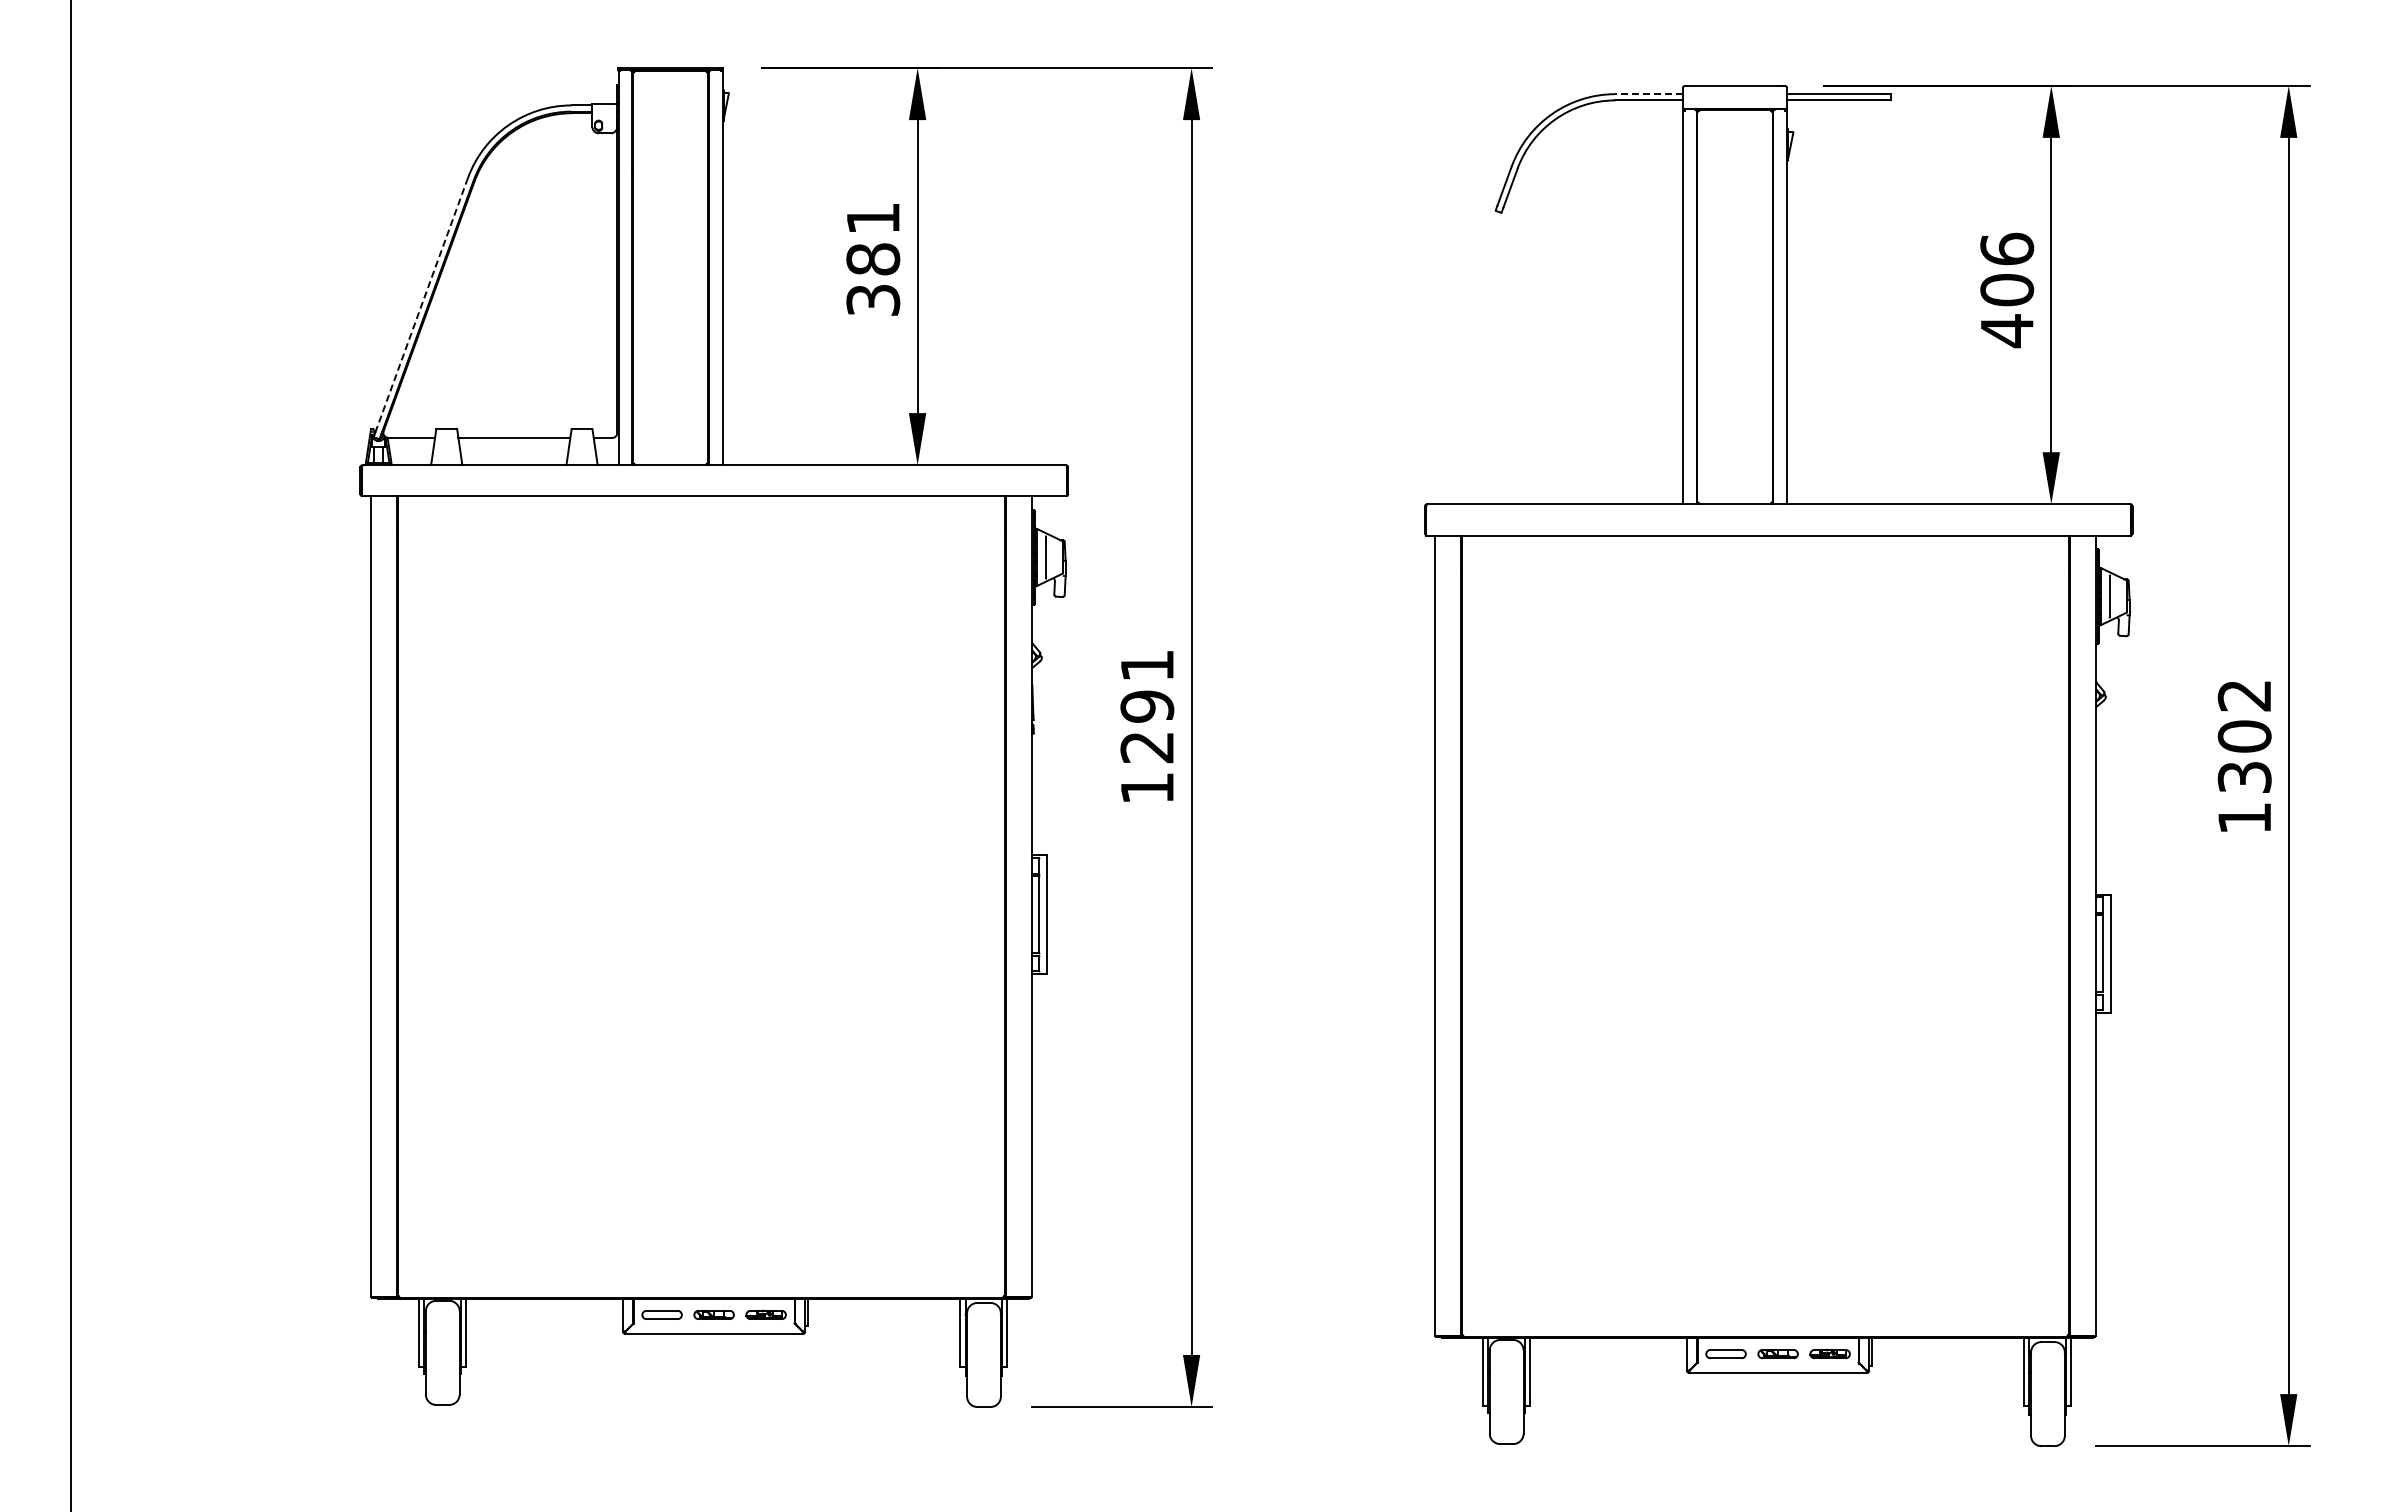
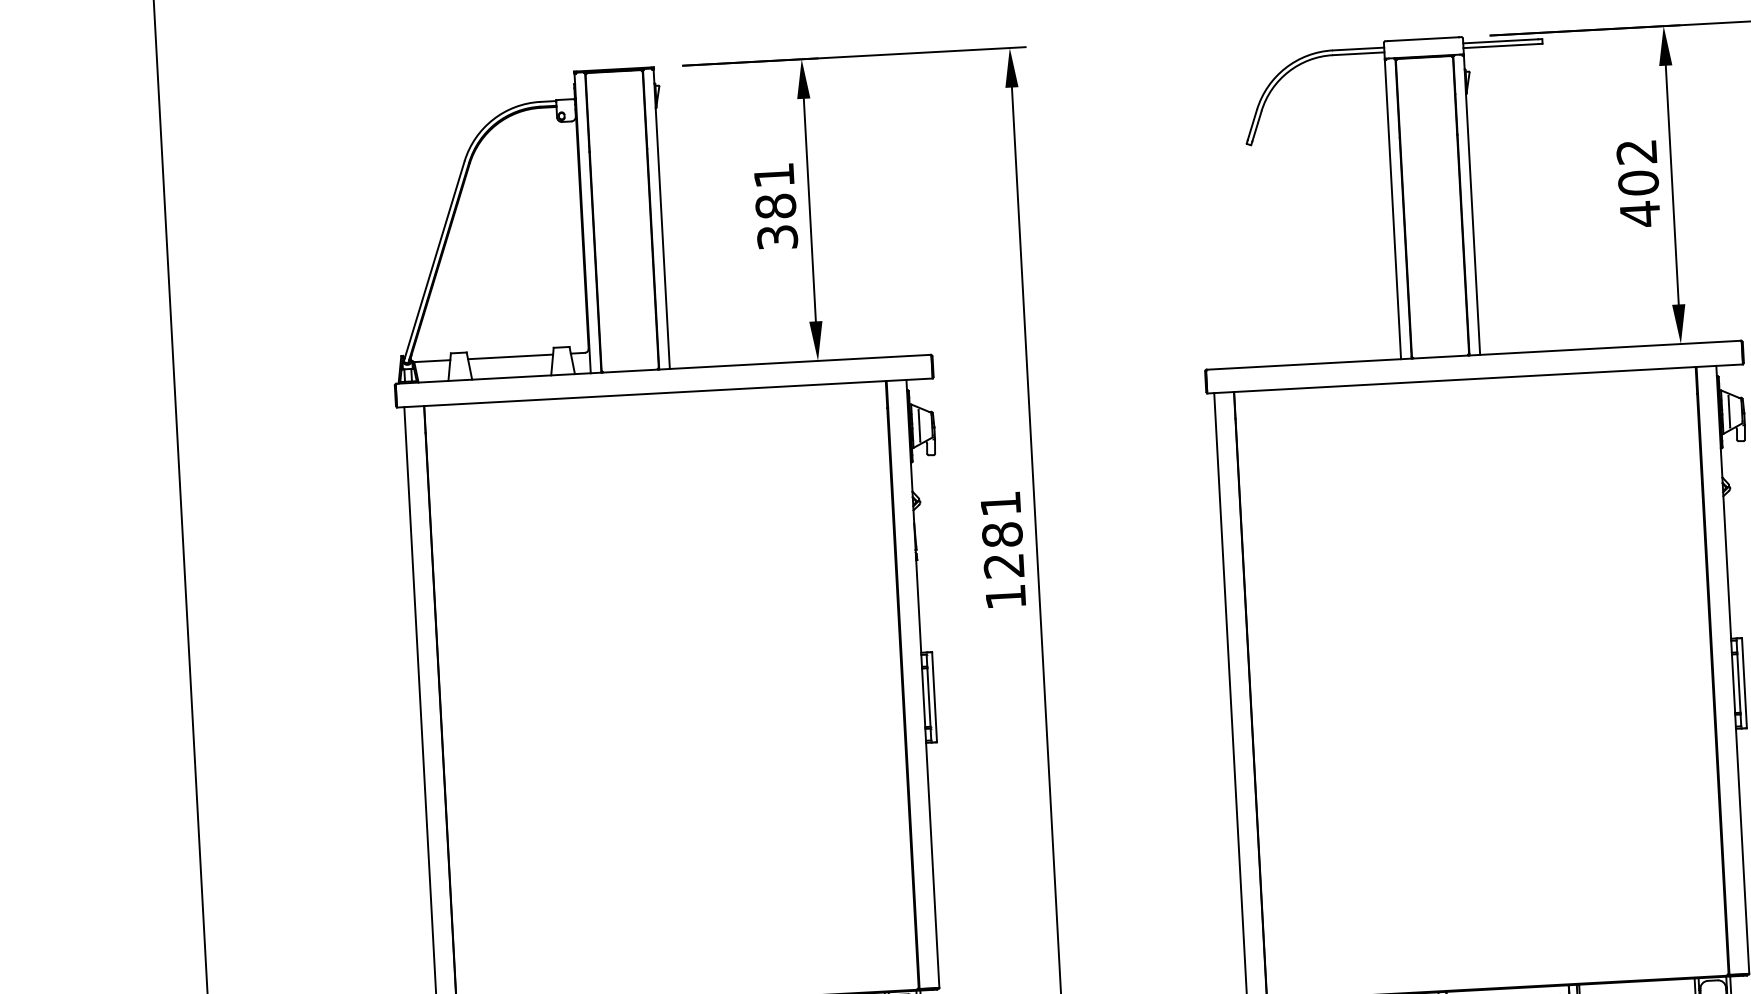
line: (1649, 94) -> (1358, 49), dashed -> solid
text: (2007, 248) -> (1637, 151), 406 -> 402
line: (421, 305) -> (434, 260), dashed -> solid
text: (1147, 706) -> (1002, 534), 1291 -> 1281

